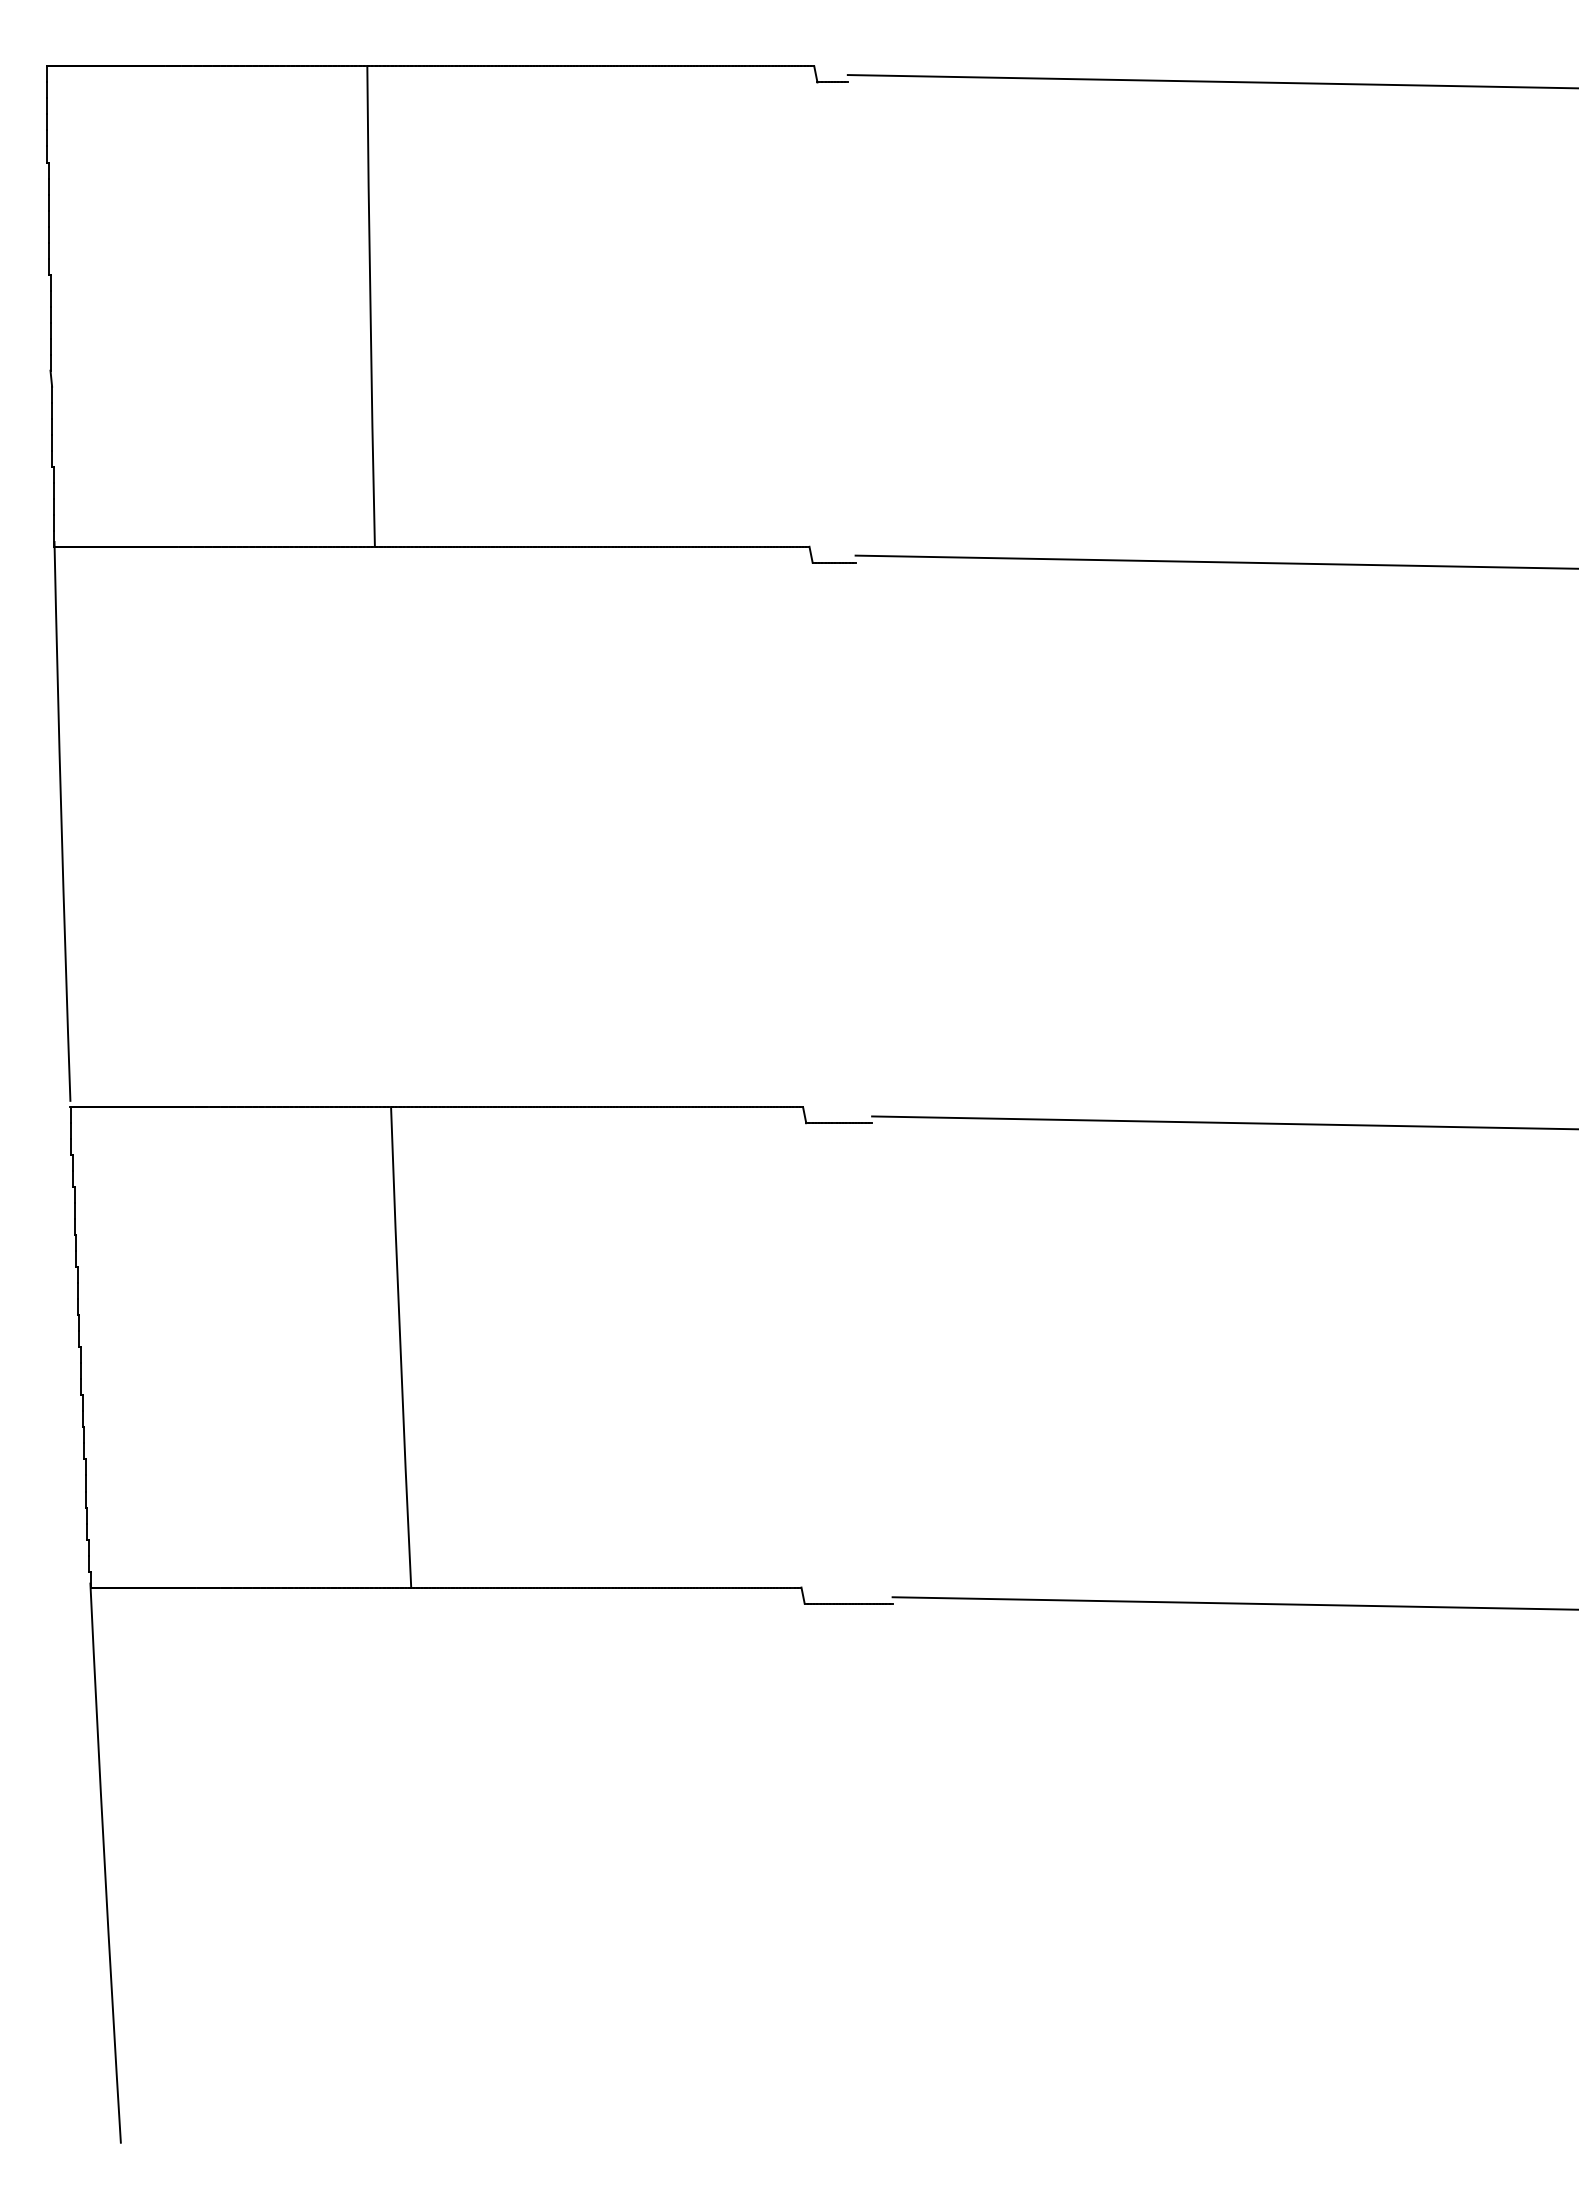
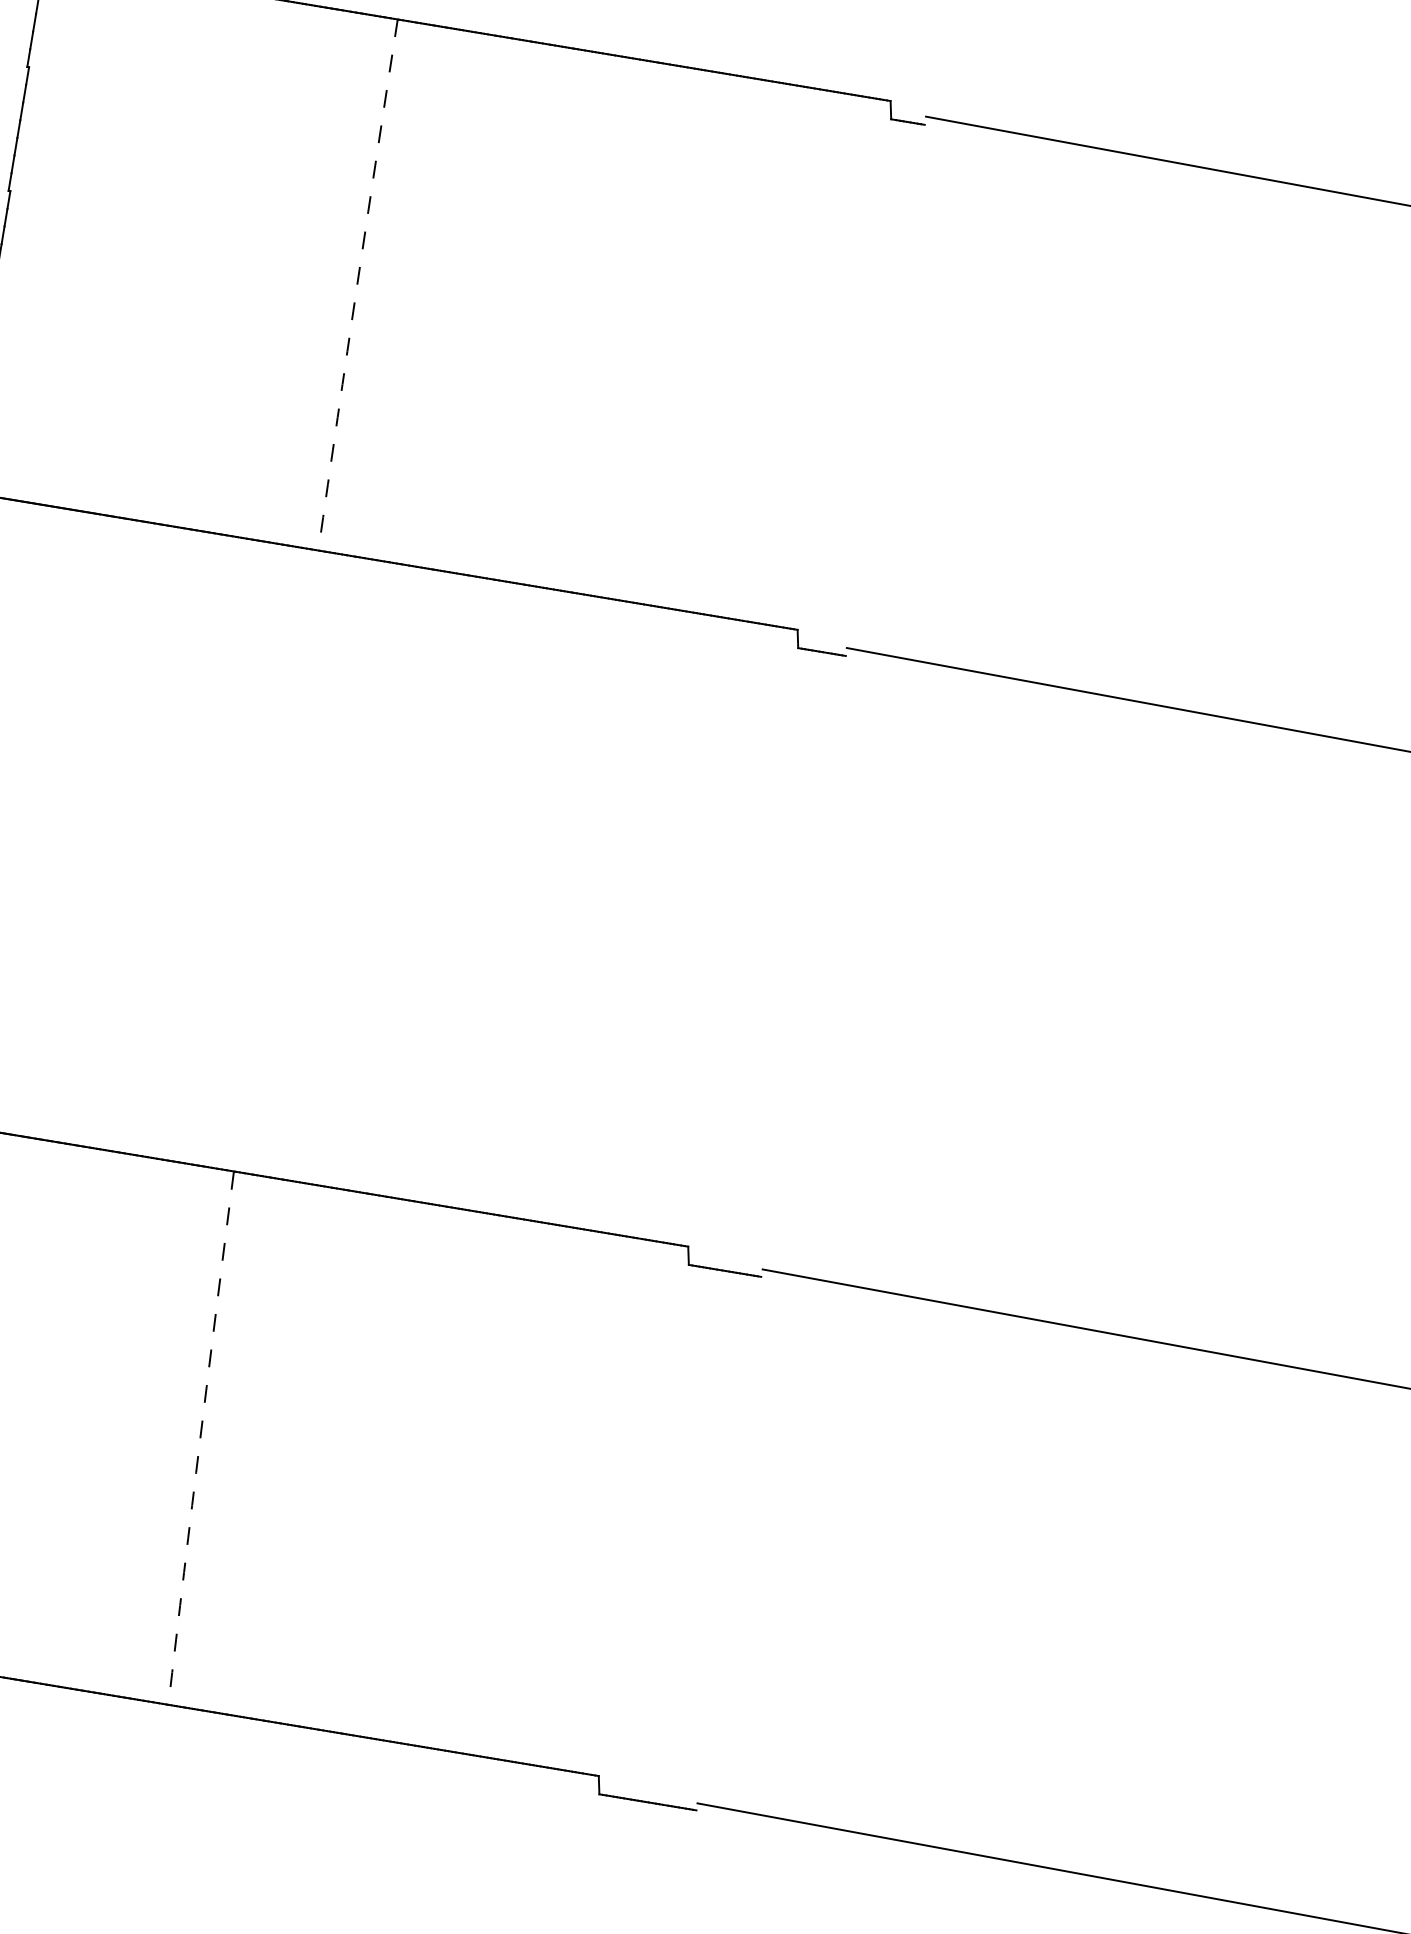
arc: (370, 306) -> (357, 284), solid -> dashed
arc: (400, 1348) -> (200, 1439), solid -> dashed

